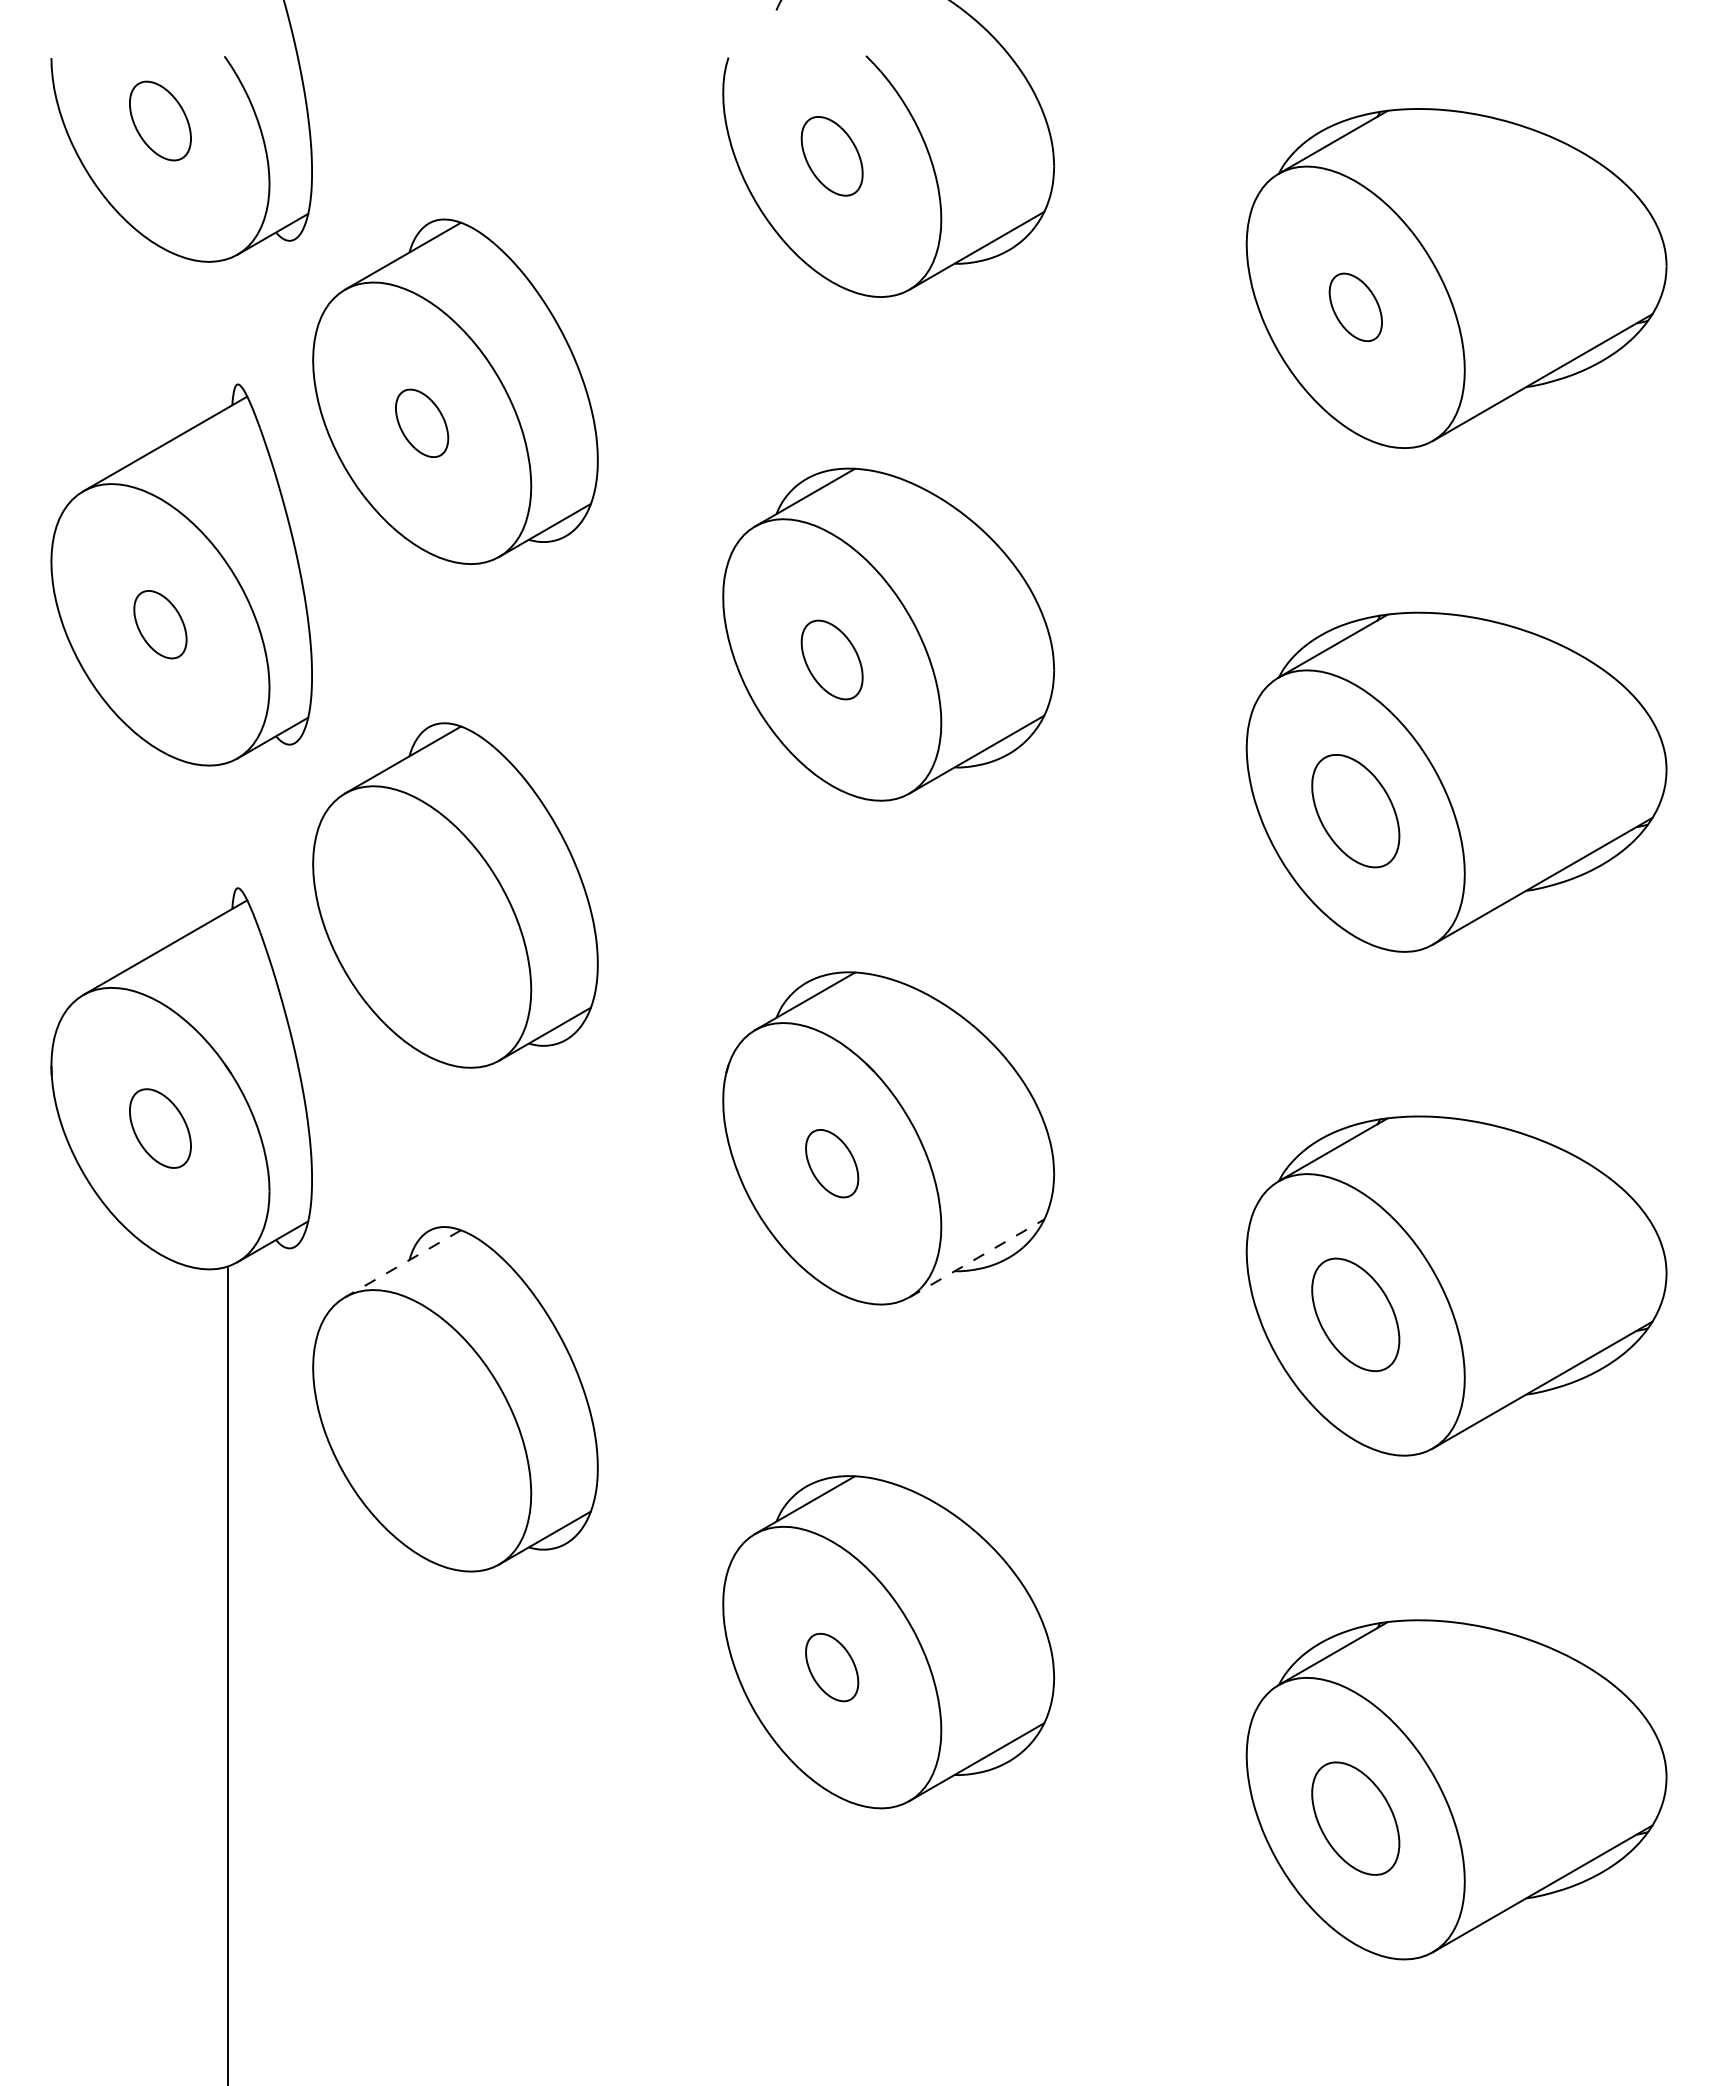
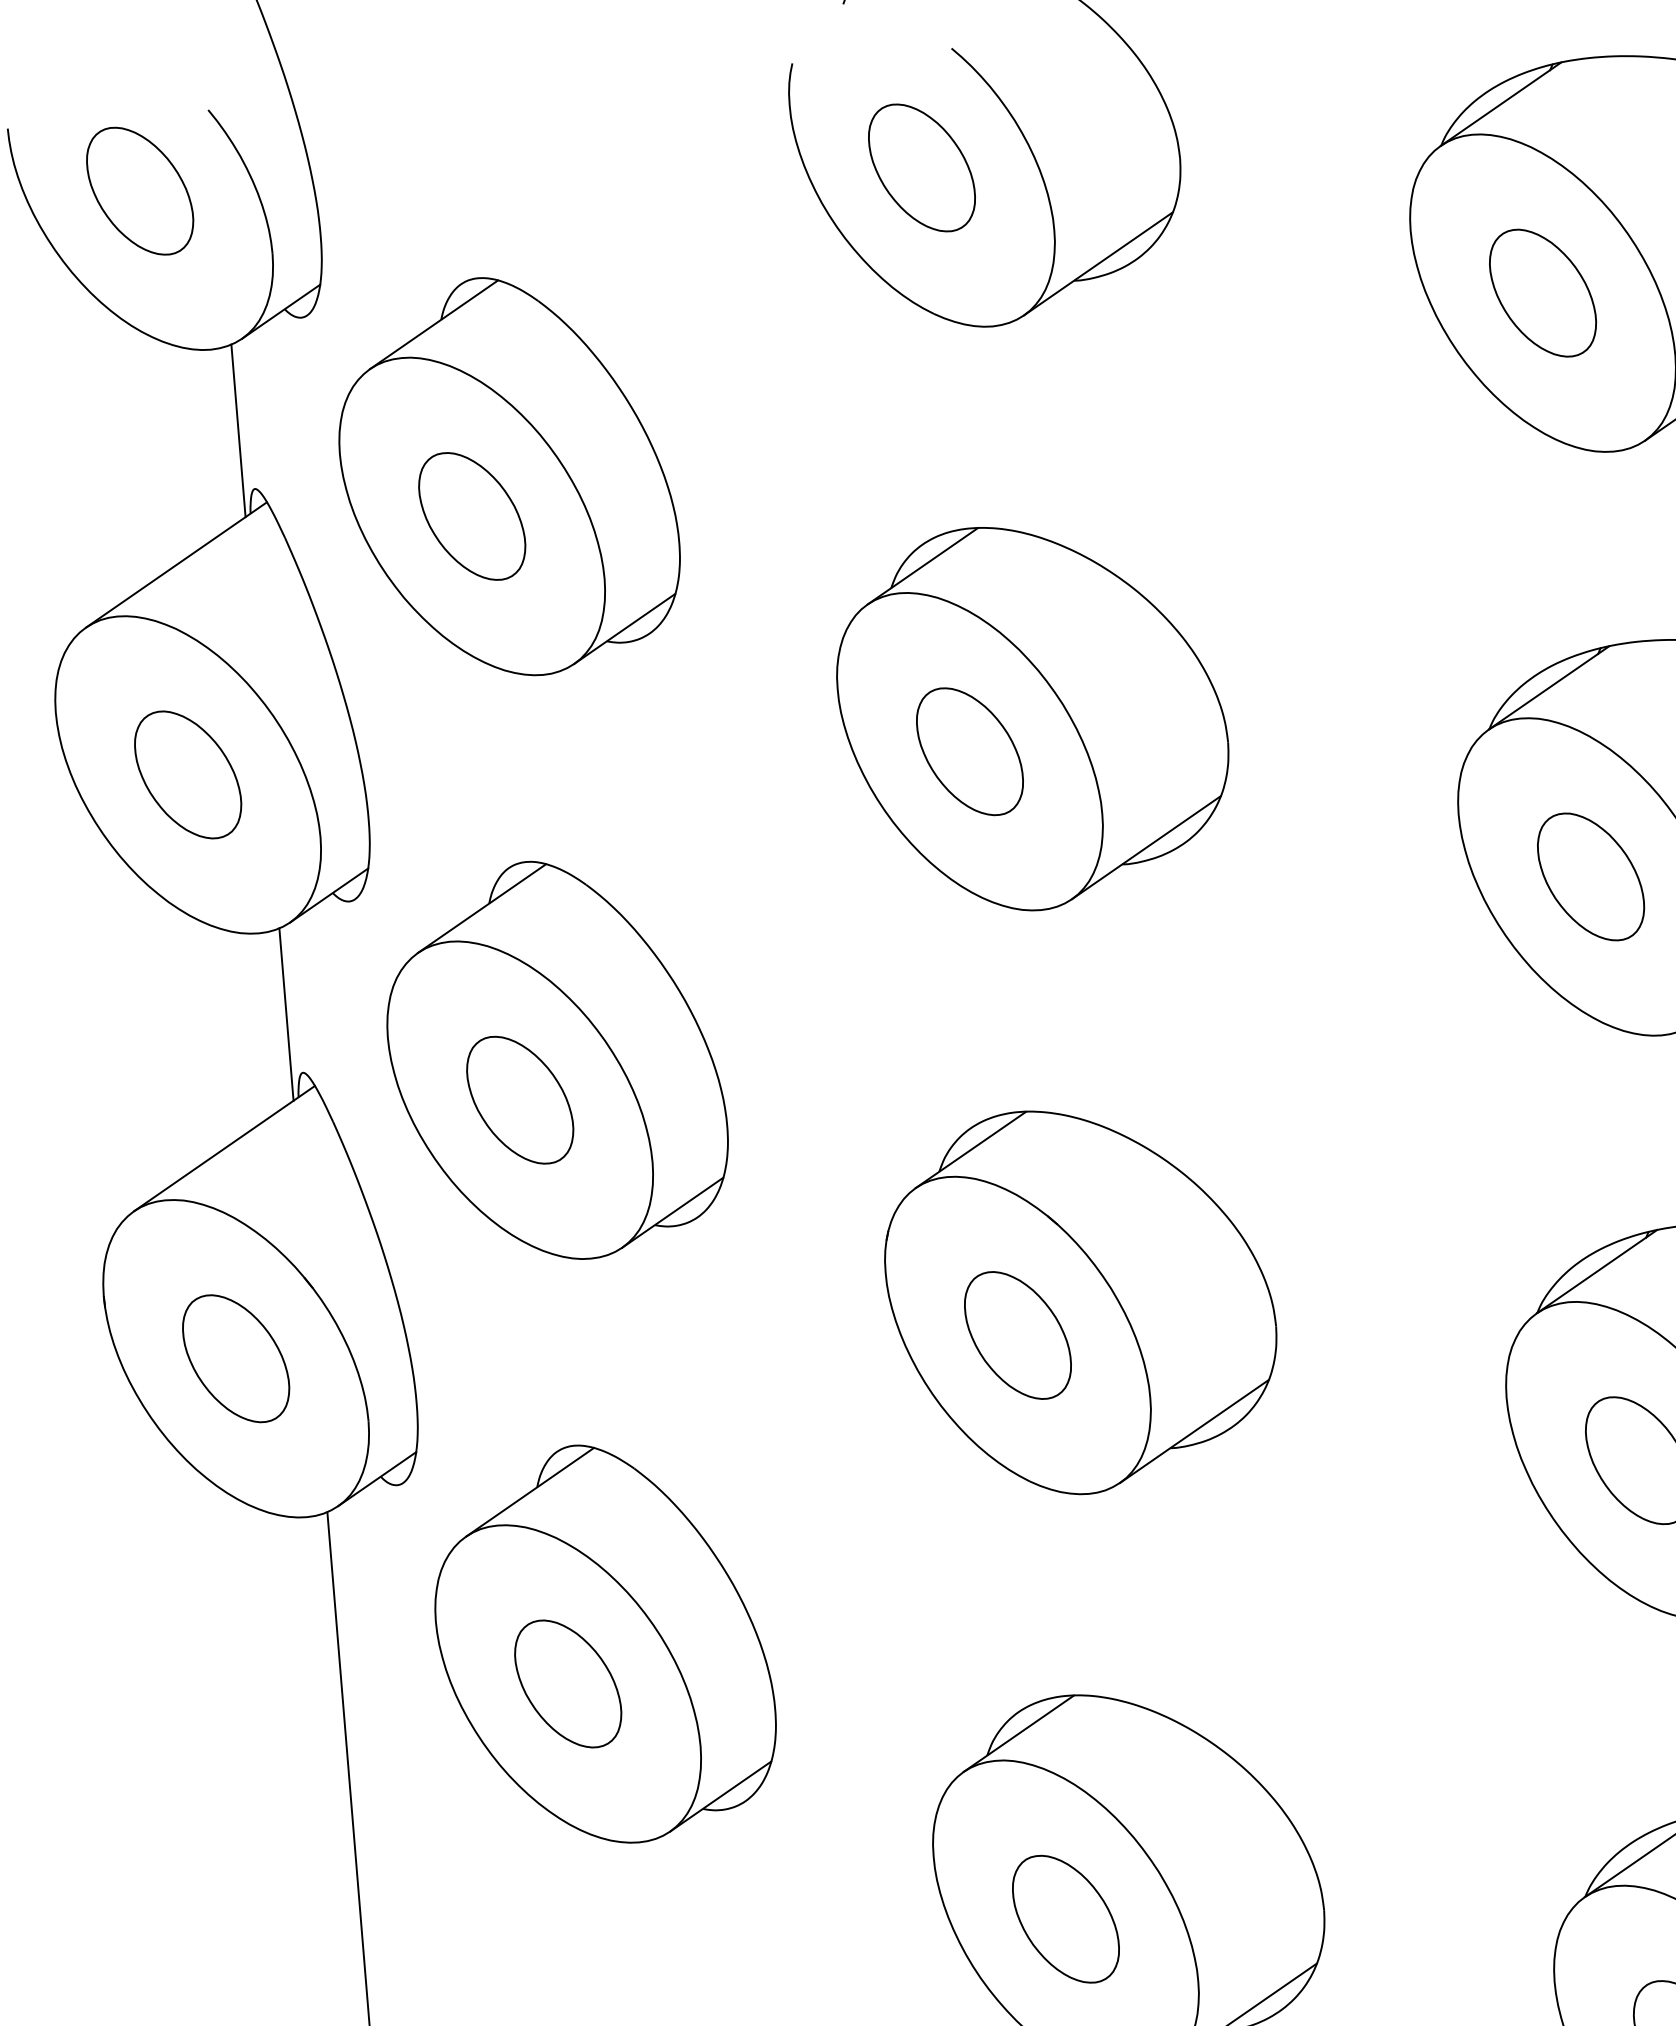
part: (160, 120) -> (140, 190), size x1.43
part: (831, 156) -> (921, 168), size x1.43
part: (1355, 307) -> (1542, 293), size x1.67
line: (227, 332) -> (237, 429), added
part: (421, 423) -> (471, 516), size x1.67
part: (160, 624) -> (188, 774), size x1.67
part: (831, 659) -> (969, 751), size x1.43
line: (227, 836) -> (285, 1013), added
part: (421, 926) -> (519, 1099), added
part: (160, 1128) -> (236, 1358), size x1.43
part: (831, 1163) -> (1017, 1335), size x1.67
line: (976, 1258) -> (1194, 1431), dashed -> solid
line: (403, 1263) -> (530, 1491), dashed -> solid
part: (421, 1430) -> (567, 1683), added
part: (831, 1667) -> (1065, 1919), size x1.67

